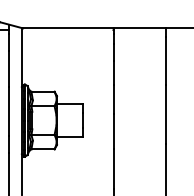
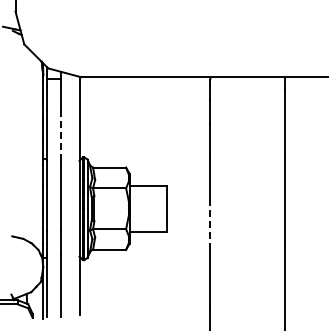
line: (8, 69) -> (60, 135), solid -> dashed
line: (113, 132) -> (210, 225), solid -> dashed

